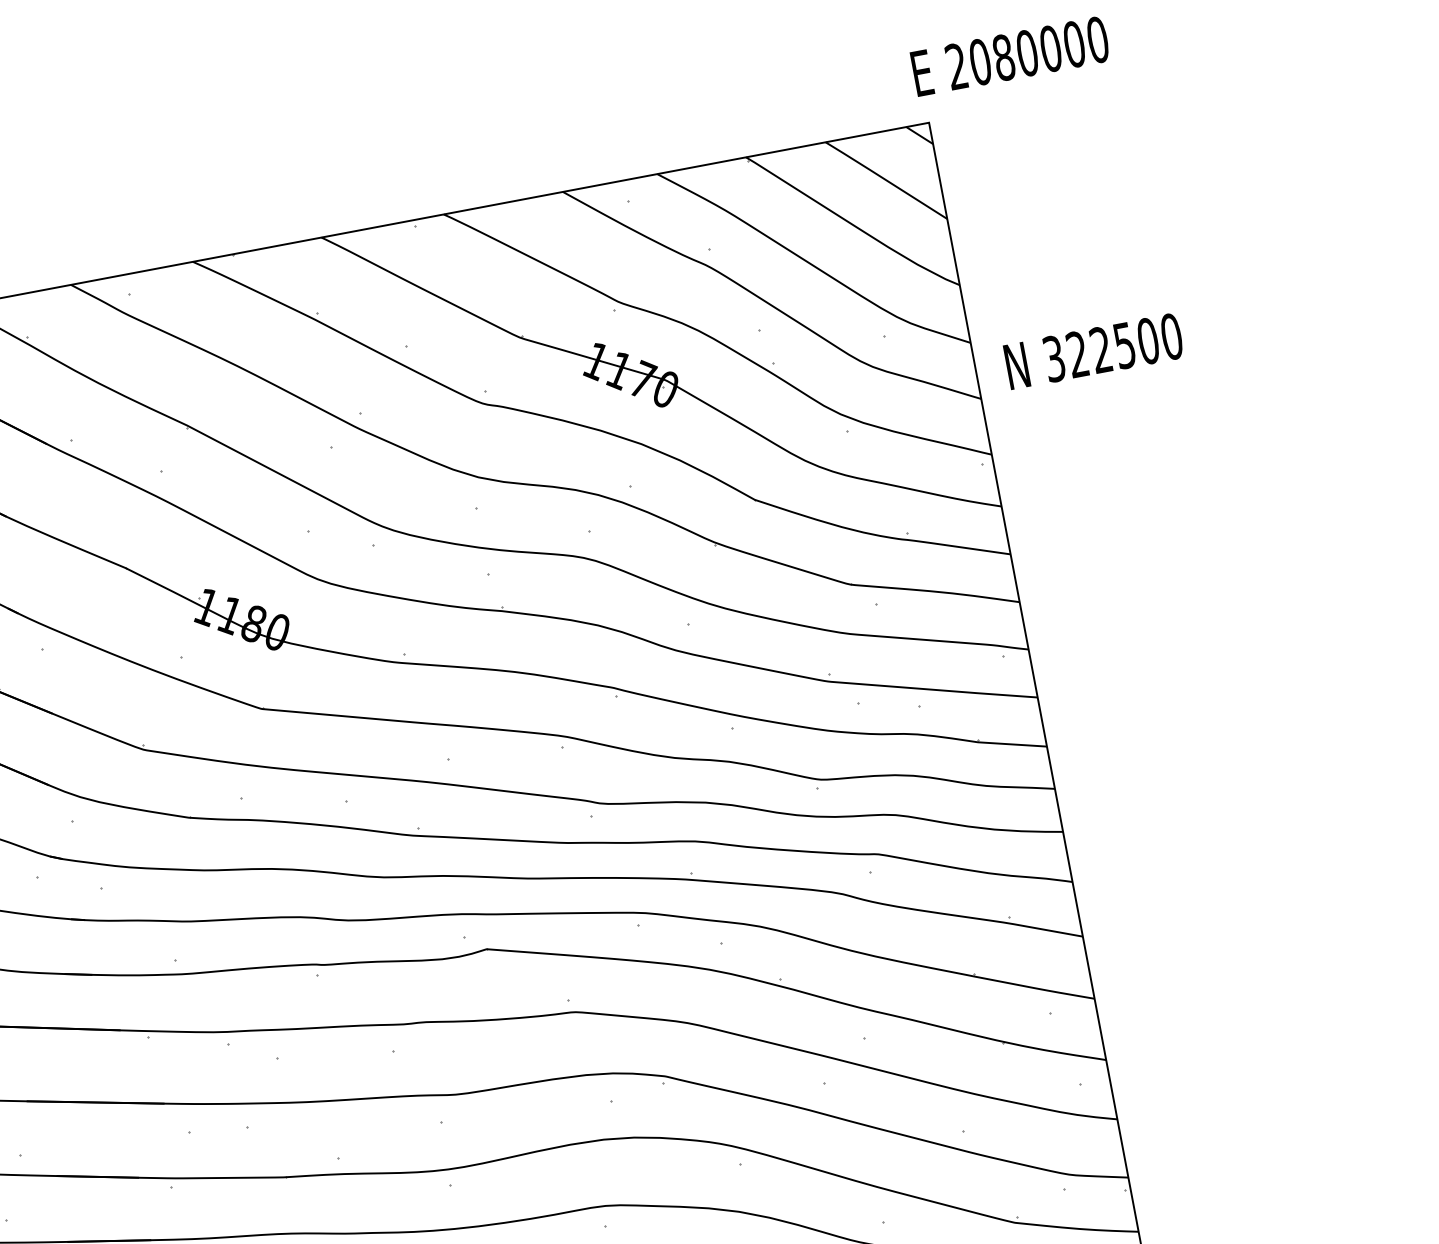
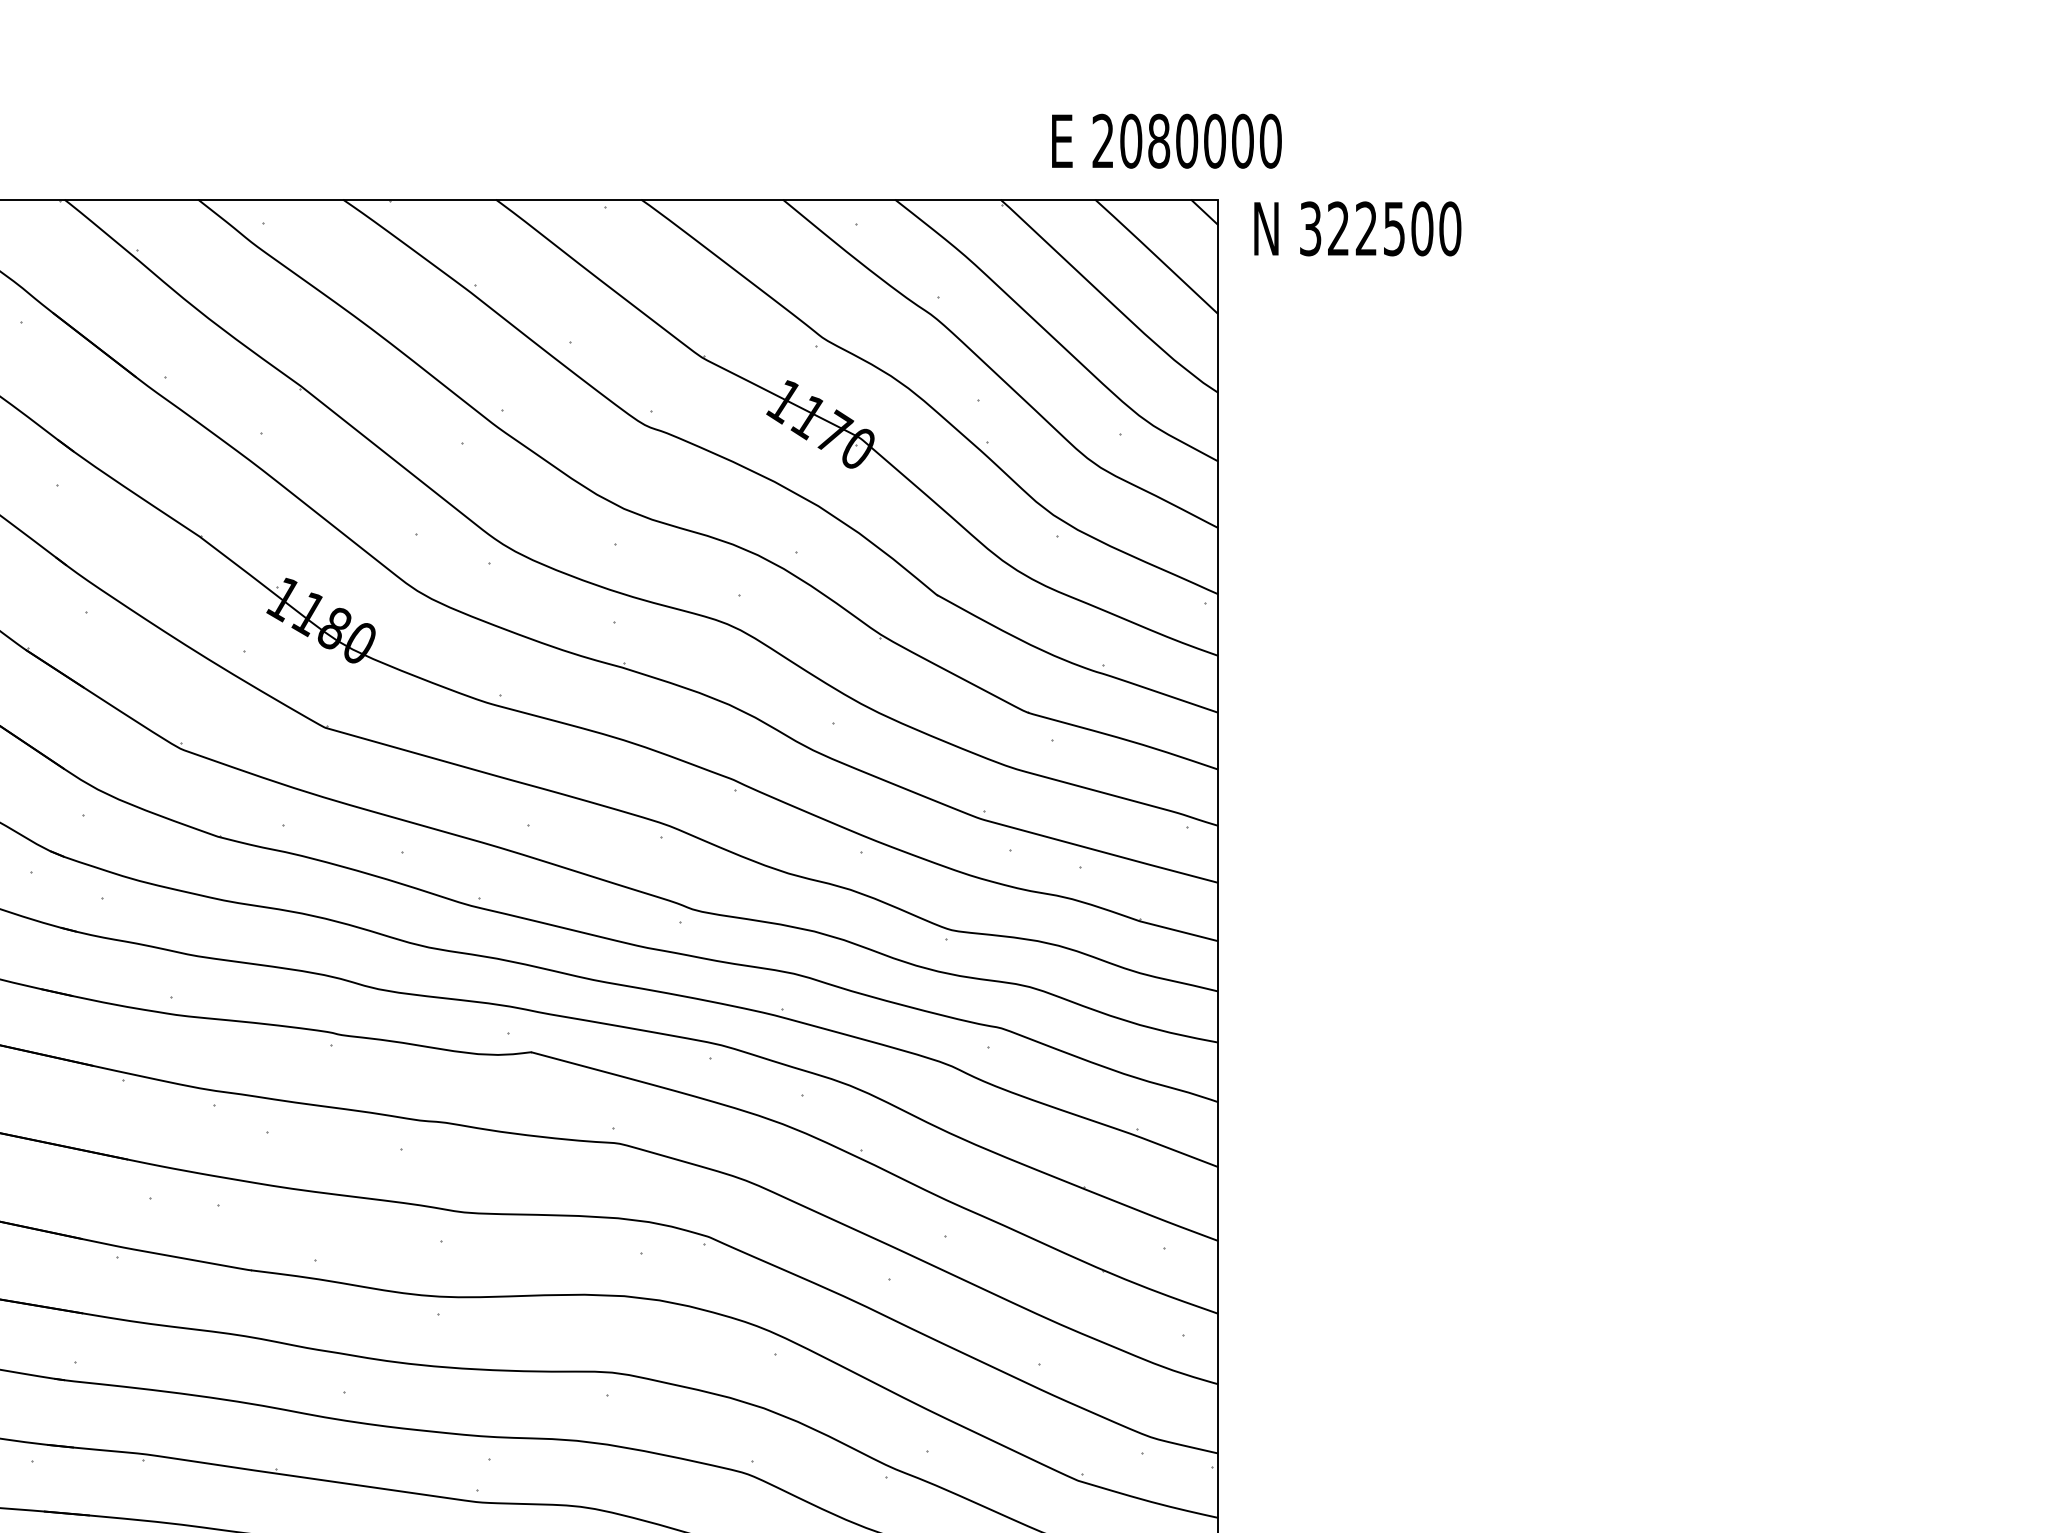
text: (1009, 55) -> (1166, 140), moved
text: (1093, 351) -> (1357, 228), moved

